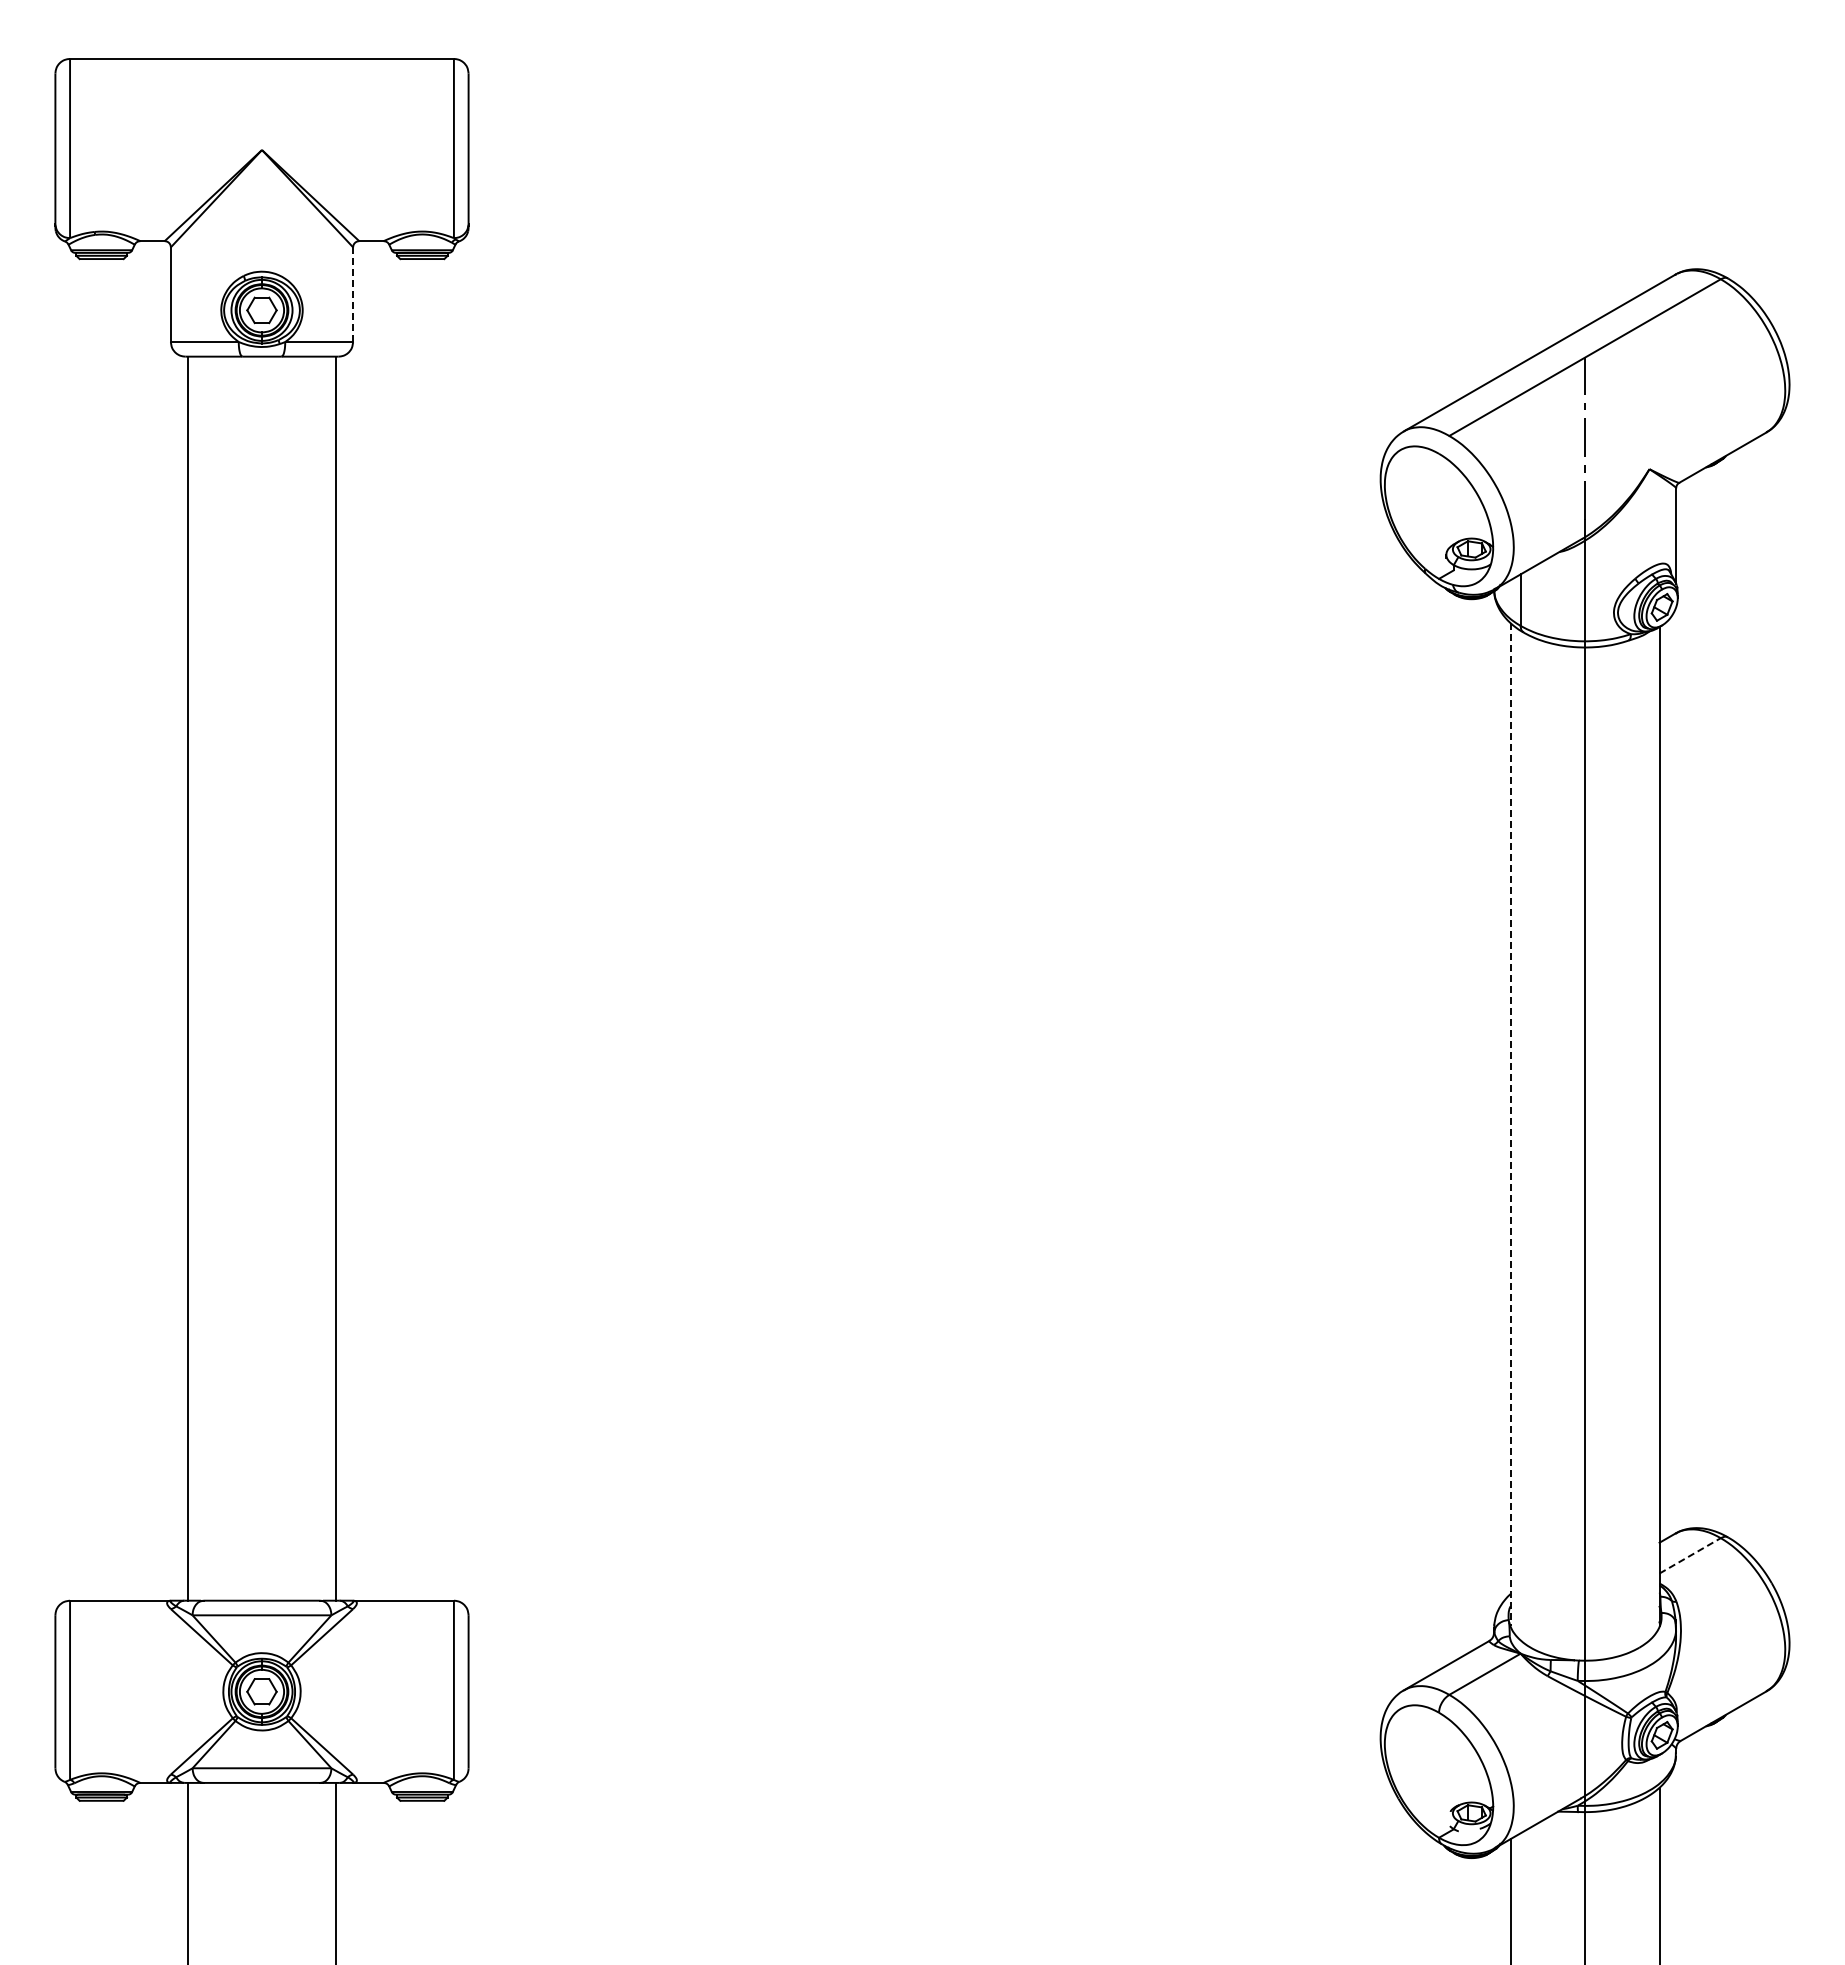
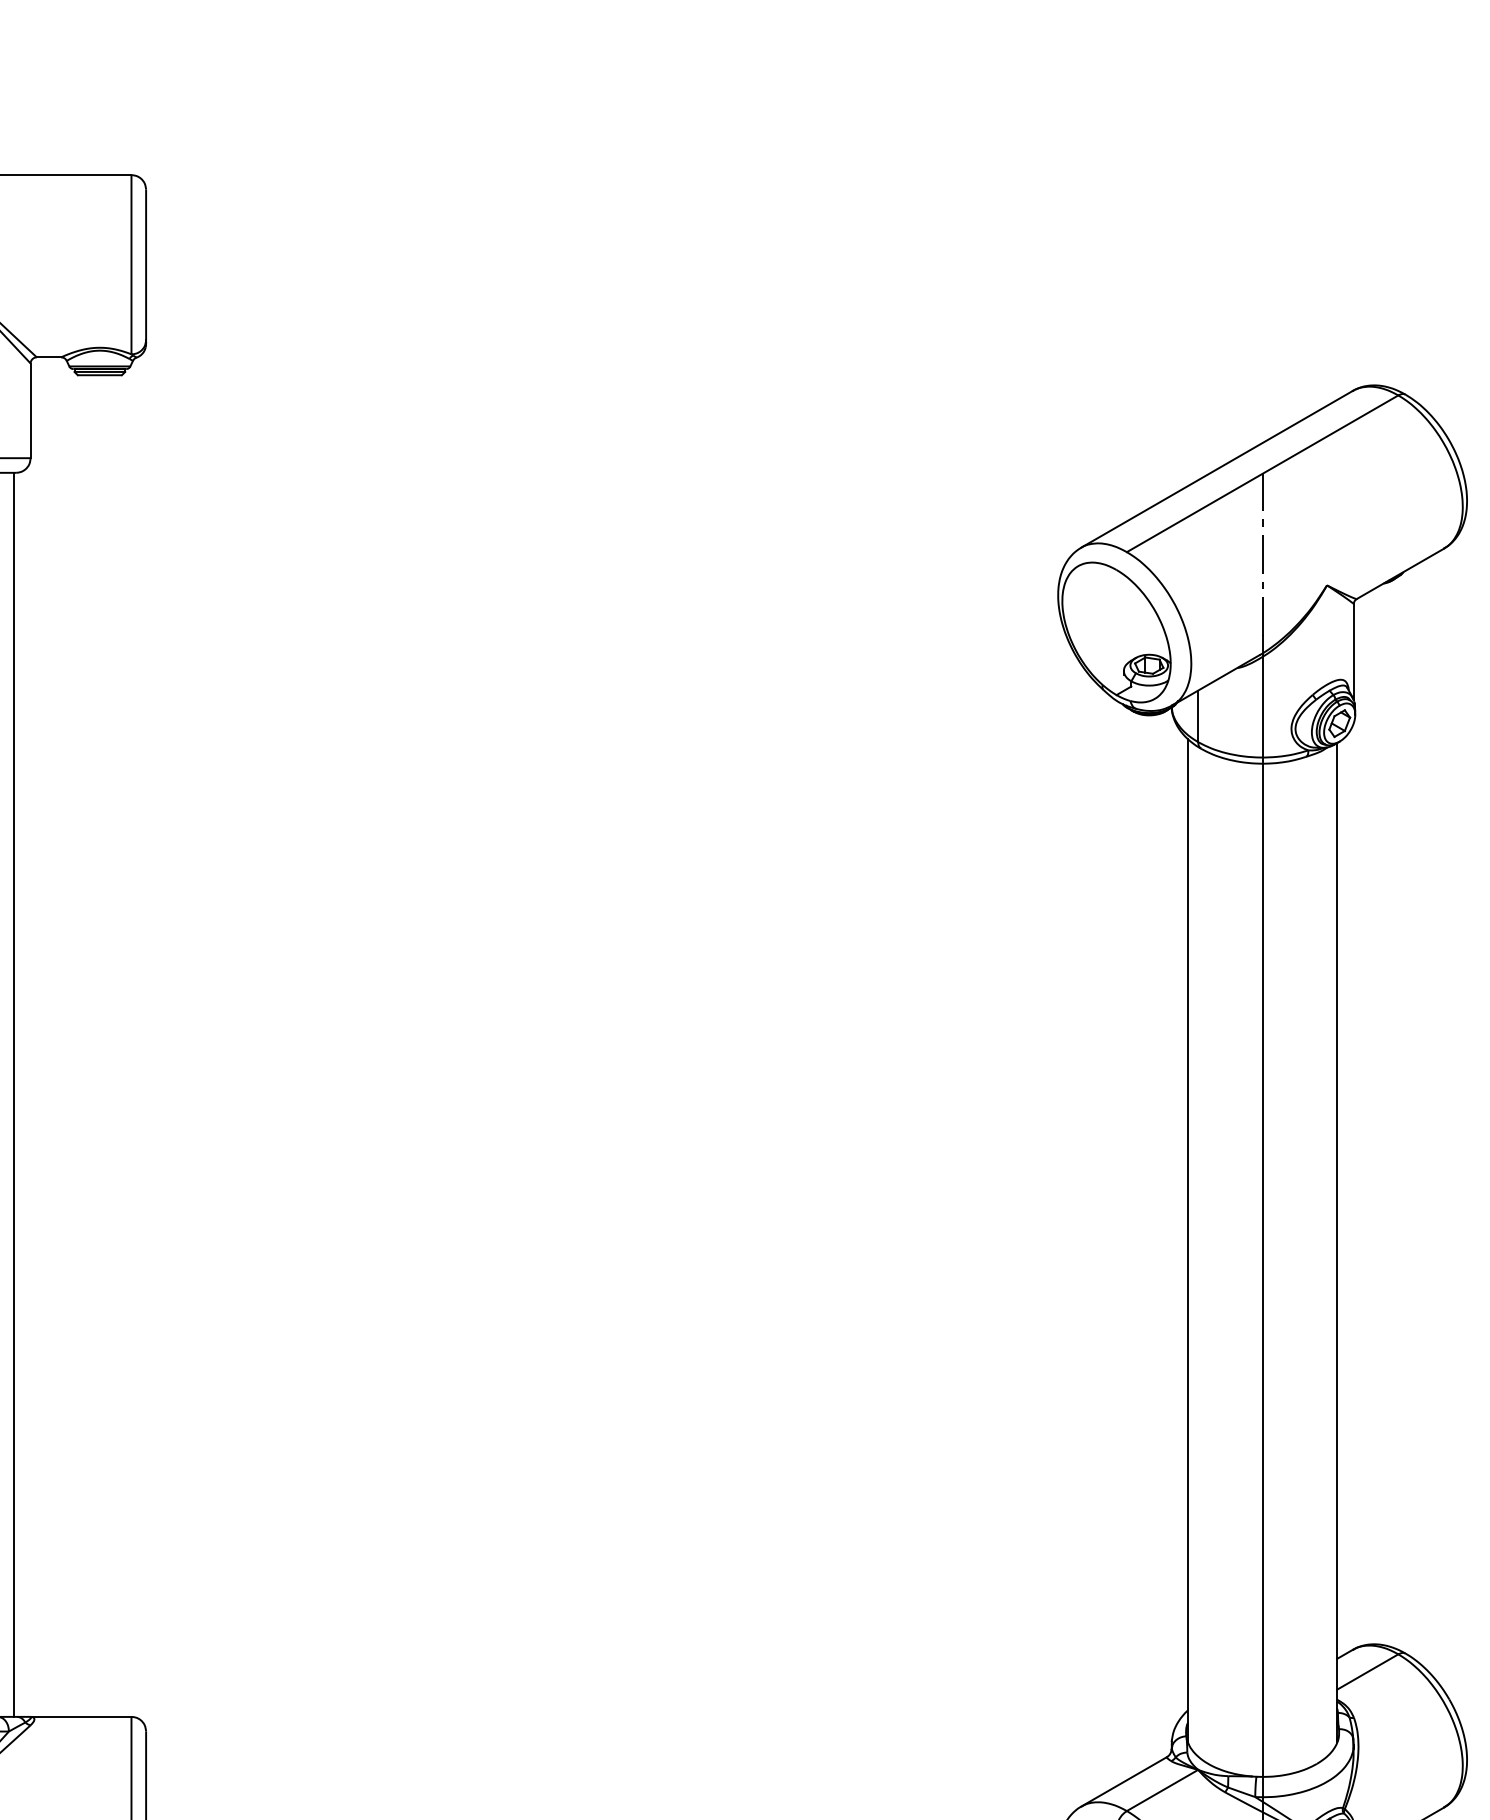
line: (353, 295) -> (31, 411), dashed -> solid
line: (1510, 1124) -> (1188, 1240), dashed -> solid
line: (1690, 1555) -> (1368, 1671), dashed -> solid

